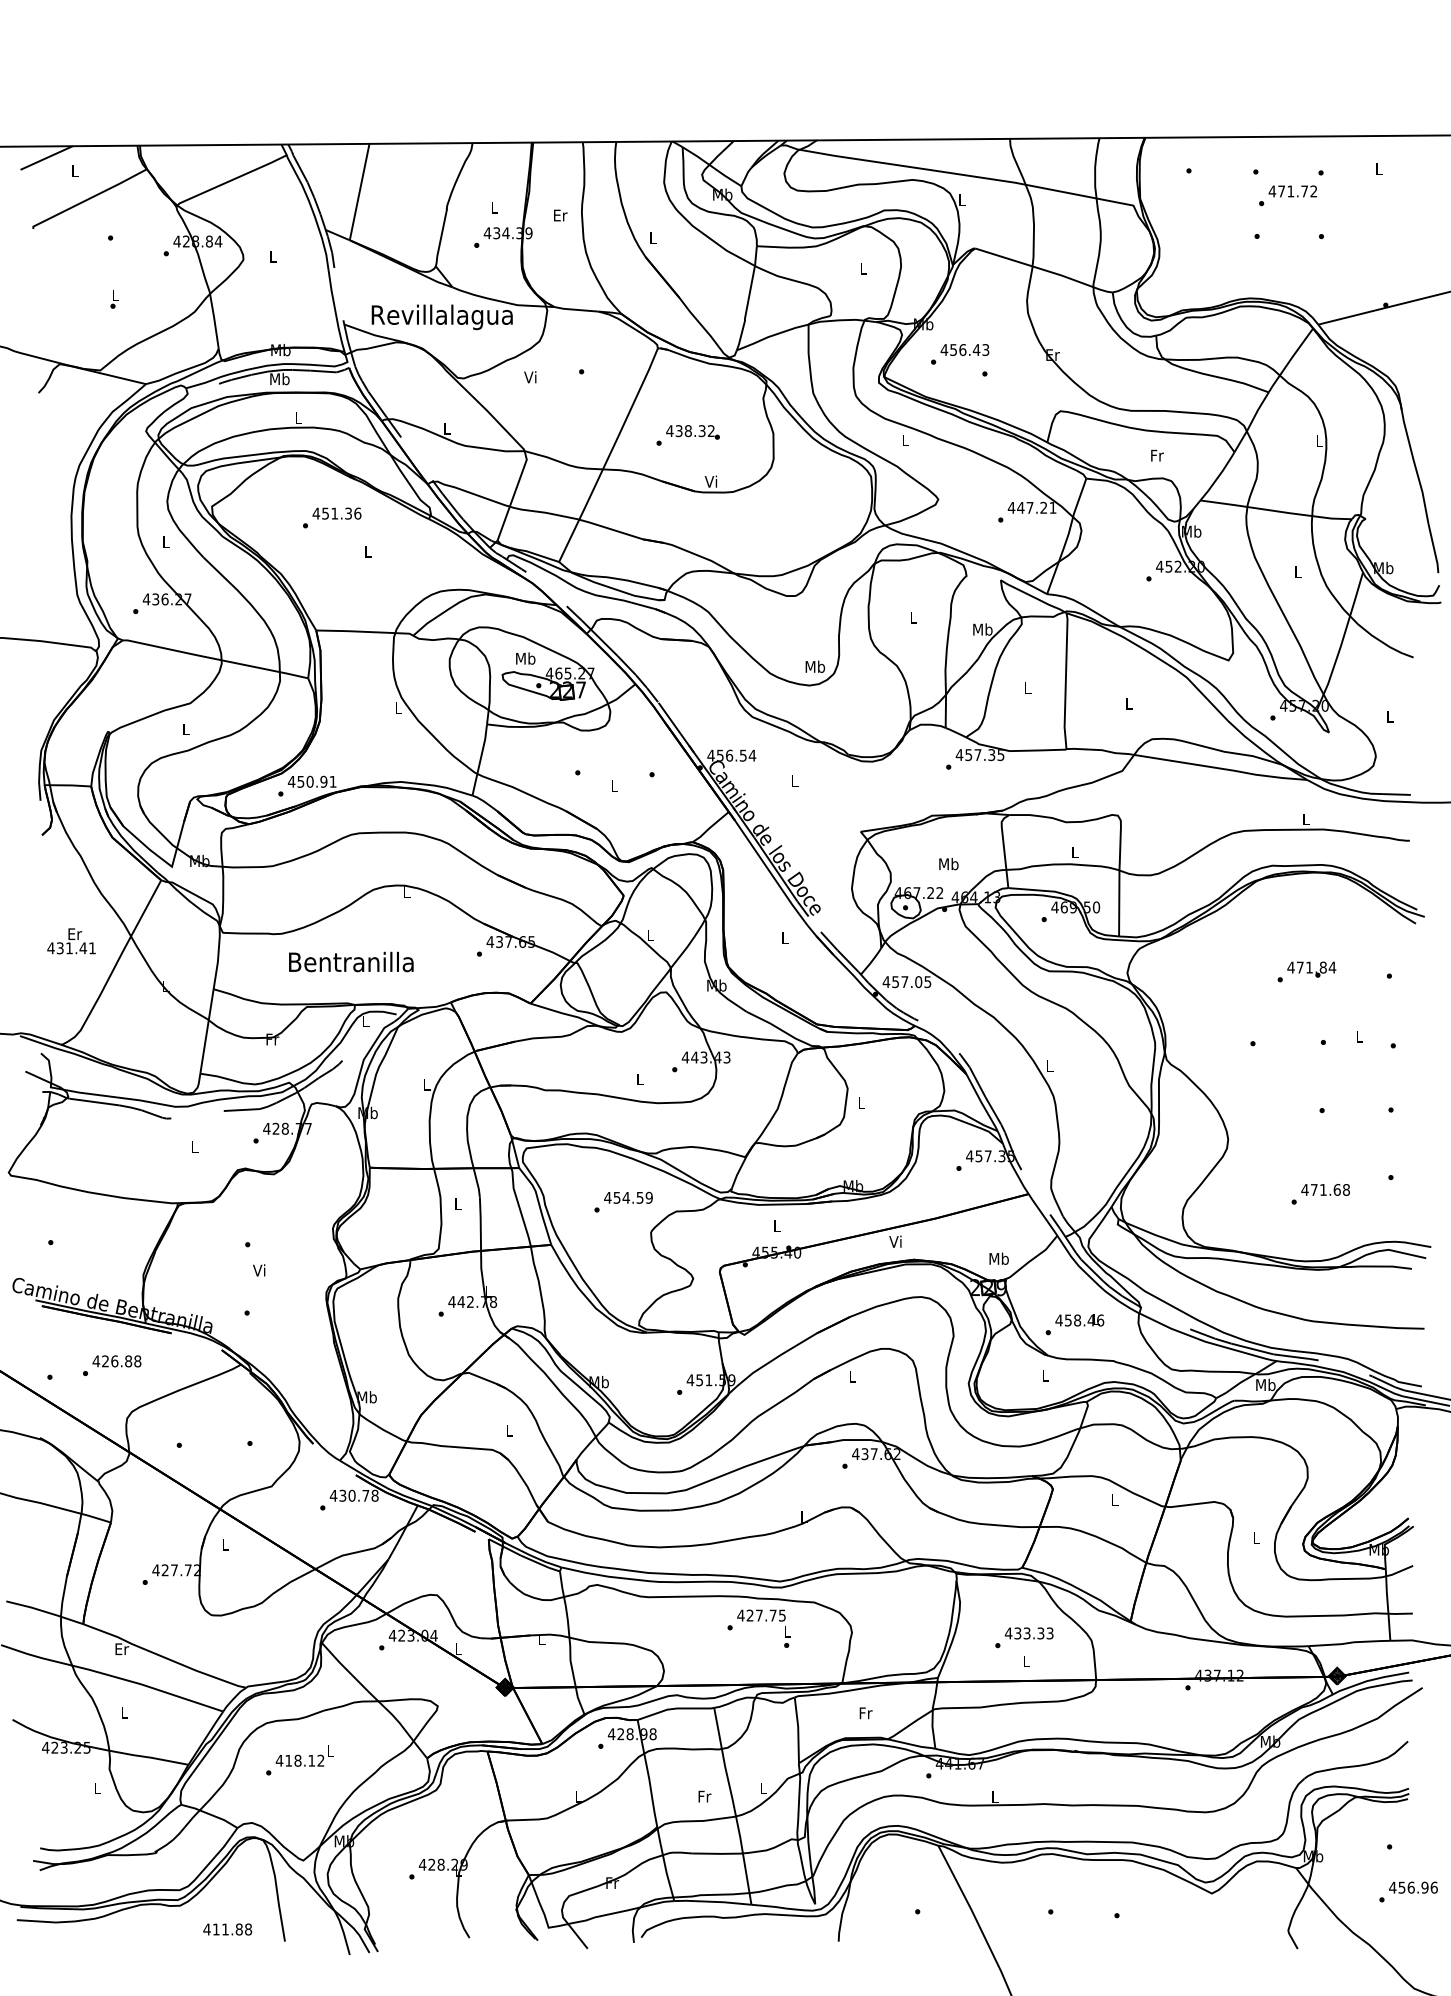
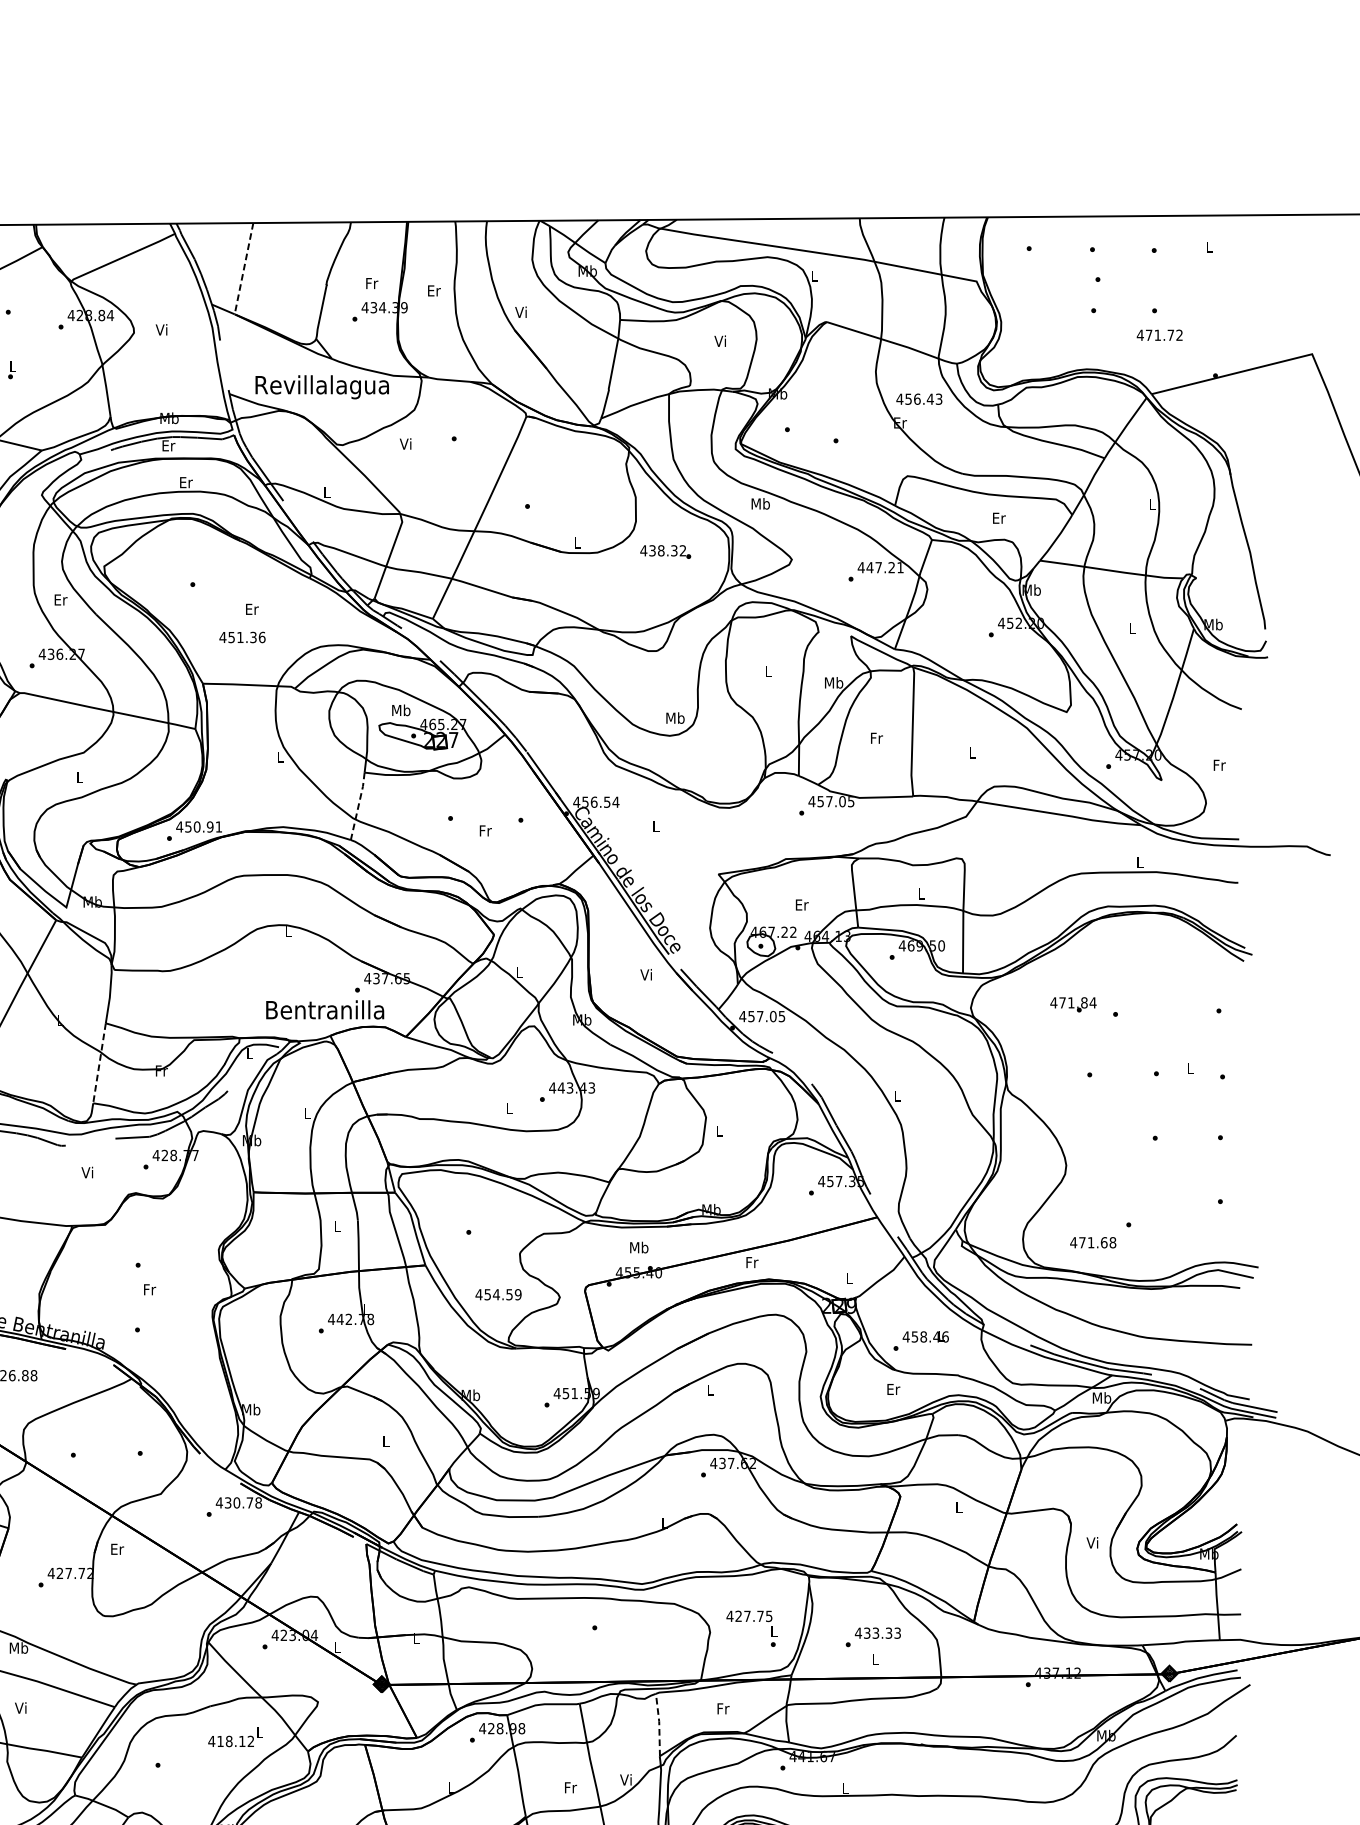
text: (1292, 191) -> (1159, 335), moved
line: (359, 192) -> (243, 269), solid -> dashed
text: (494, 207) -> (371, 283), L -> Fr
text: (652, 238) -> (521, 312), L -> Vi
text: (272, 256) -> (161, 329), L -> Vi
text: (862, 268) -> (720, 341), L -> Vi
text: (964, 349) -> (918, 398), moved
text: (279, 378) -> (168, 445), Mb -> Er
text: (298, 417) -> (186, 482), L -> Er
text: (692, 432) -> (665, 552), moved
text: (905, 440) -> (760, 503), L -> Mb
text: (1157, 455) -> (999, 518), Fr -> Er
text: (710, 481) -> (576, 542), Vi -> L
text: (336, 513) -> (242, 637), moved
text: (166, 541) -> (61, 599), L -> Er
text: (368, 551) -> (252, 608), L -> Er
text: (1027, 687) -> (876, 737), L -> Fr
text: (1390, 716) -> (1219, 765), L -> Fr
text: (991, 754) -> (842, 801), 457.35 -> 457.05
line: (480, 759) -> (358, 805), solid -> dashed
text: (614, 785) -> (485, 830), L -> Fr
text: (948, 863) -> (801, 904), Mb -> Er
text: (784, 937) -> (646, 974), L -> Vi
text: (351, 961) -> (325, 1009), moved
text: (1311, 969) -> (1073, 1004), moved
line: (207, 1030) -> (100, 1062), solid -> dashed
text: (194, 1146) -> (87, 1172), L -> Vi
text: (1325, 1189) -> (1093, 1242), moved
text: (628, 1197) -> (498, 1294), moved
text: (776, 1225) -> (638, 1247), L -> Mb
text: (896, 1241) -> (752, 1262), Vi -> Fr
text: (998, 1258) -> (848, 1278), Mb -> L
text: (259, 1270) -> (149, 1289), Vi -> Fr
text: (1045, 1375) -> (893, 1389), L -> Er
text: (1255, 1537) -> (1092, 1542), L -> Vi
text: (225, 1544) -> (117, 1549), L -> Er
text: (763, 1628) -> (751, 1628), moved
text: (121, 1649) -> (18, 1648), Er -> Mb
text: (123, 1712) -> (20, 1708), L -> Vi
line: (798, 1729) -> (659, 1724), solid -> dashed
text: (304, 1755) -> (235, 1736), moved
text: (763, 1788) -> (626, 1780), L -> Vi

